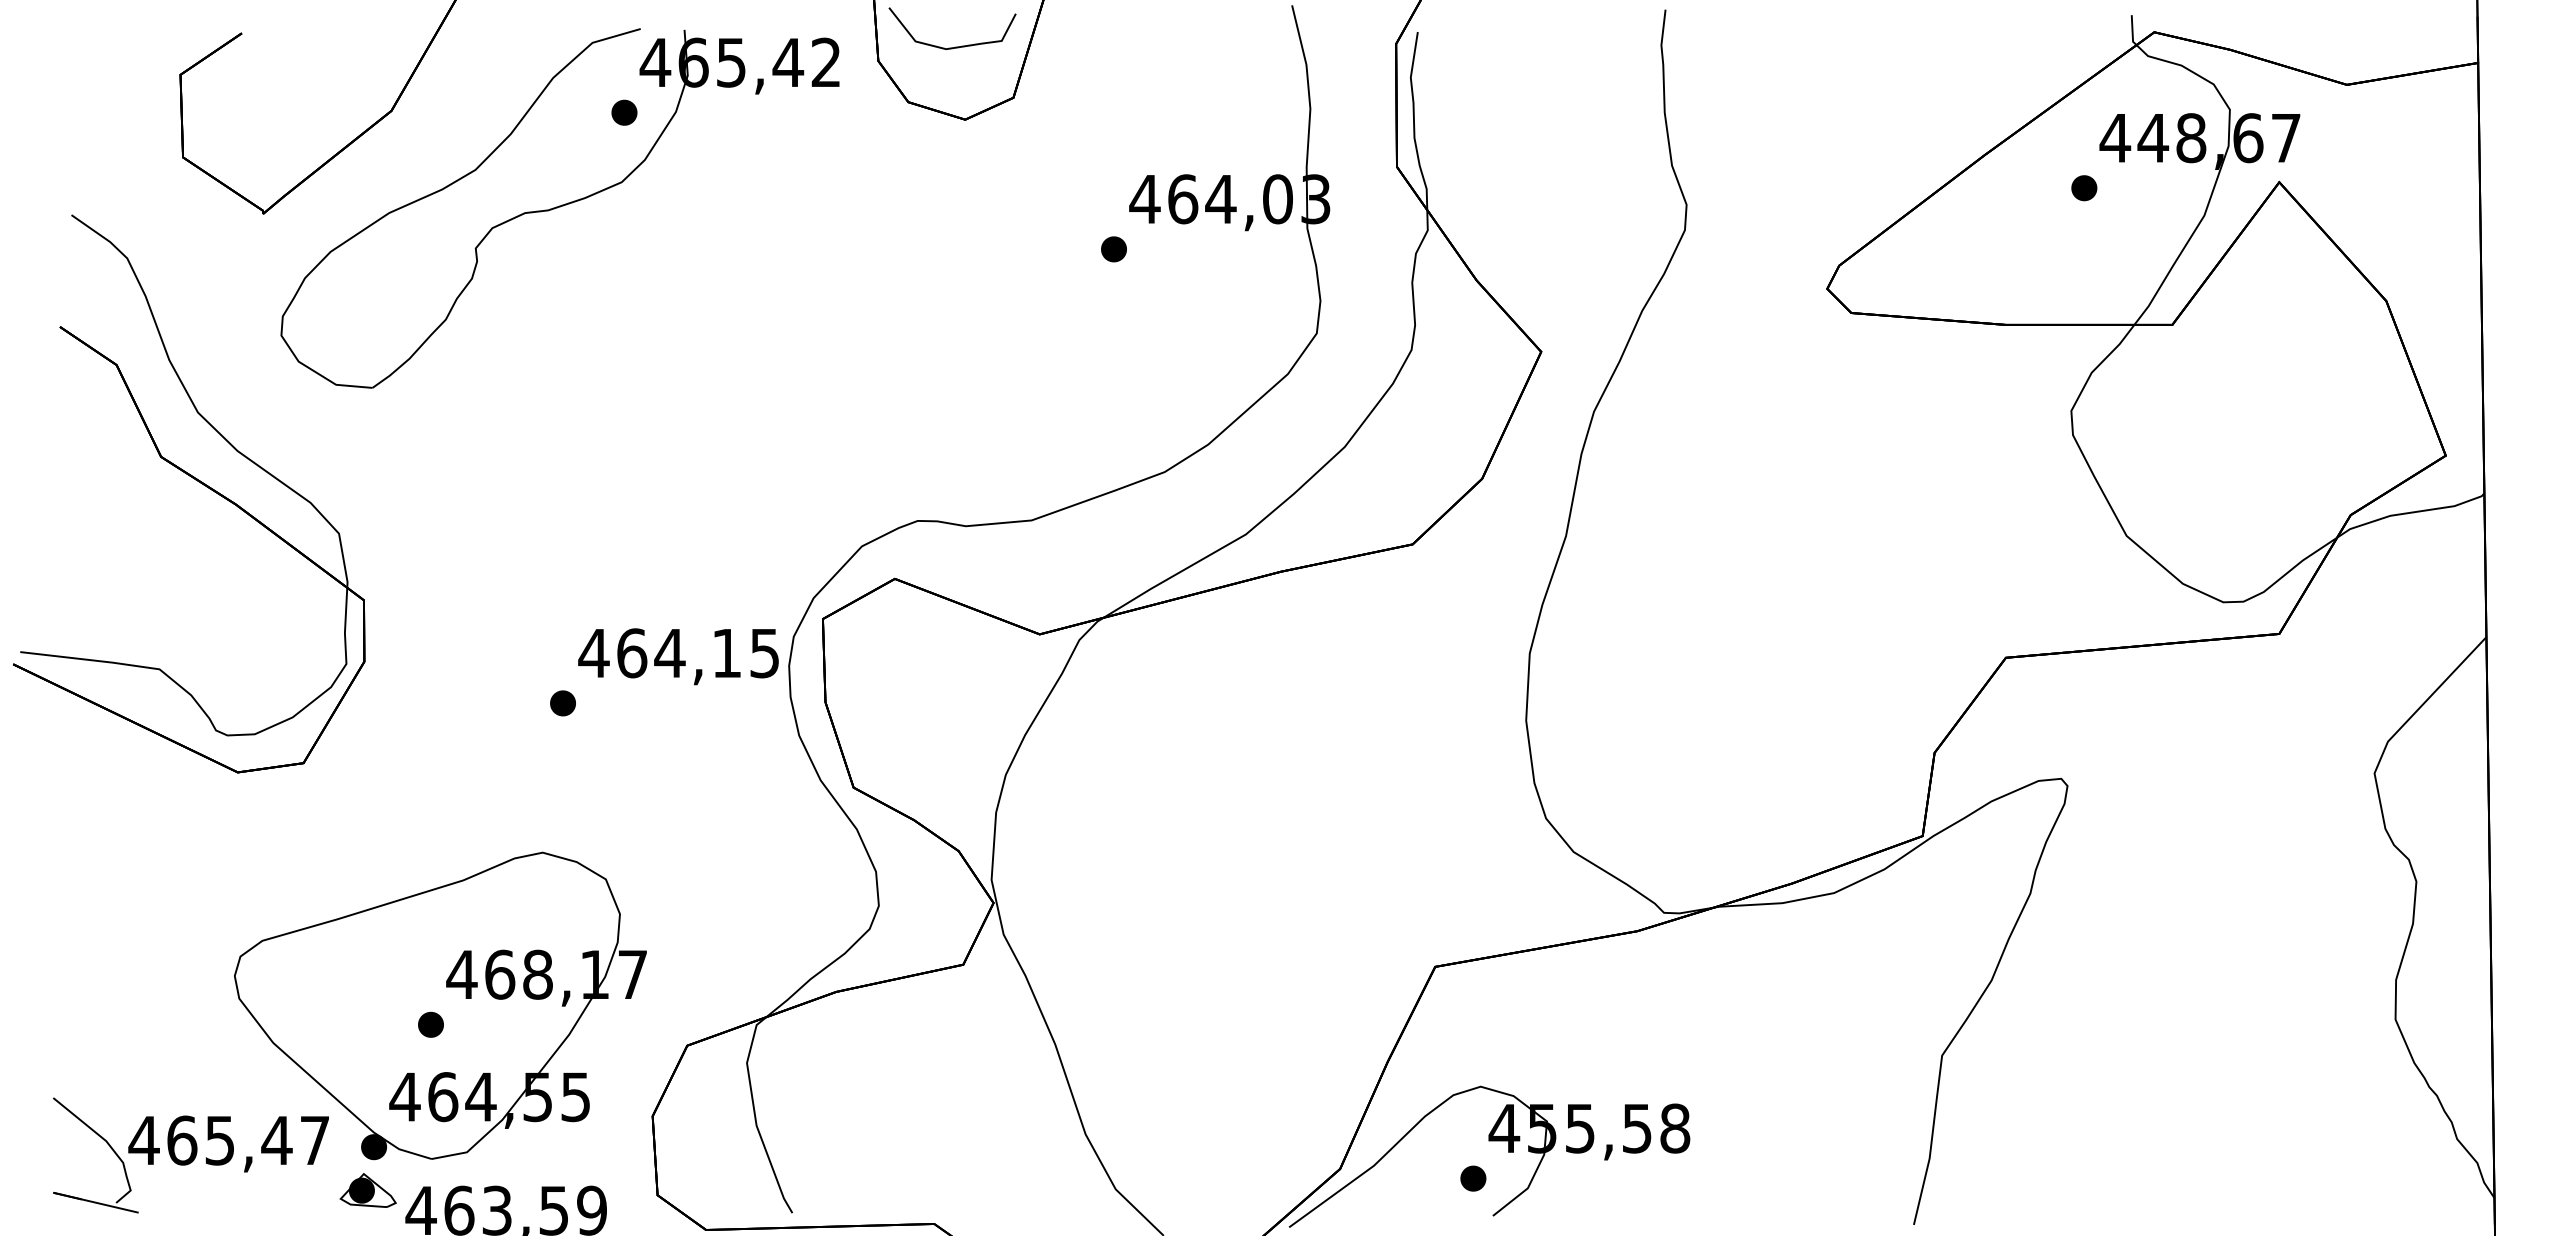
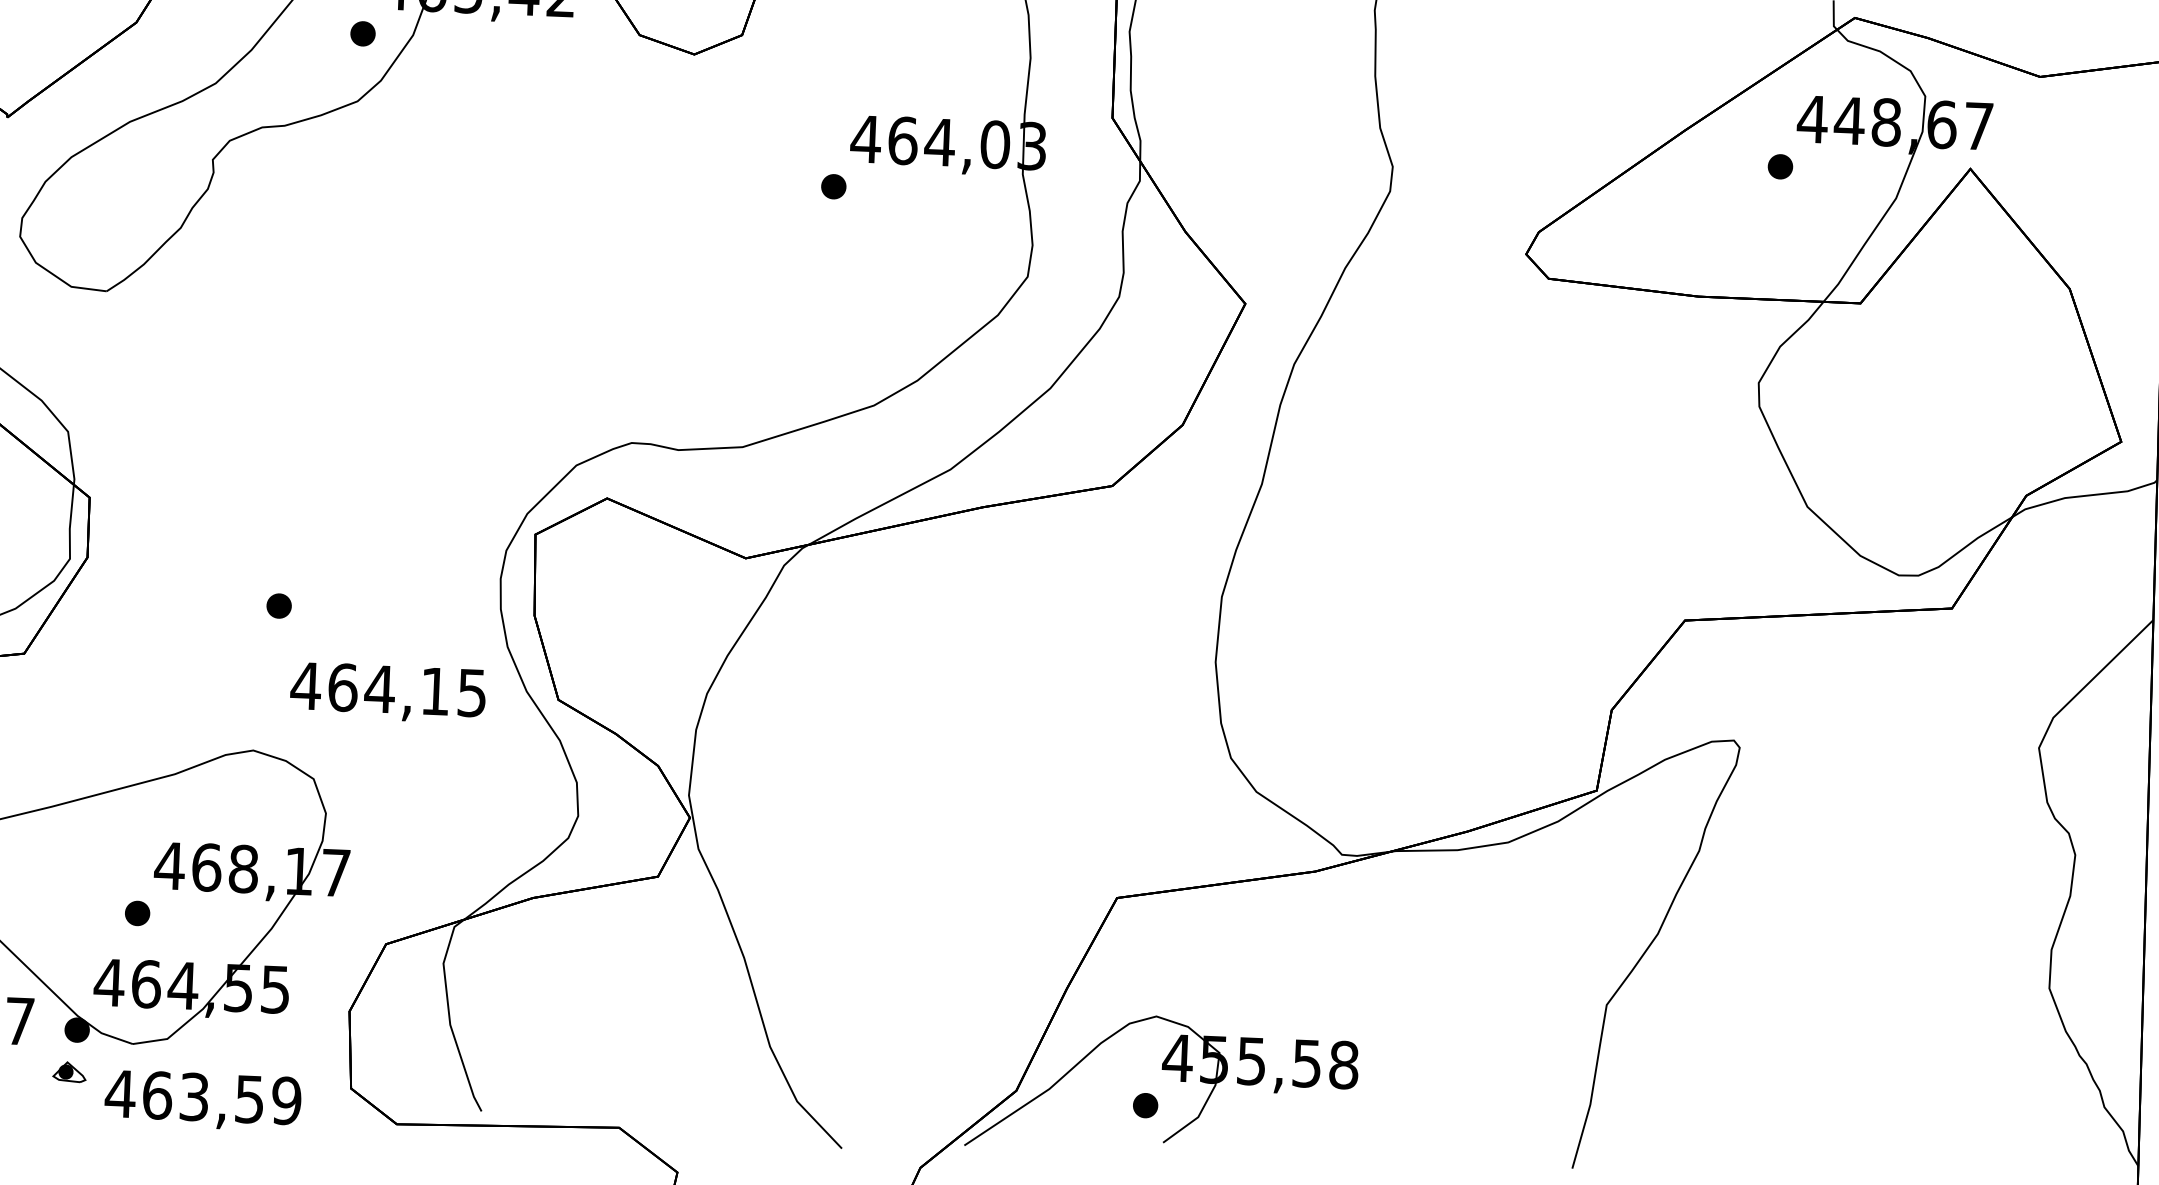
text: (678, 656) -> (388, 692), moved
part: (367, 1190) -> (69, 1072), size x0.6

